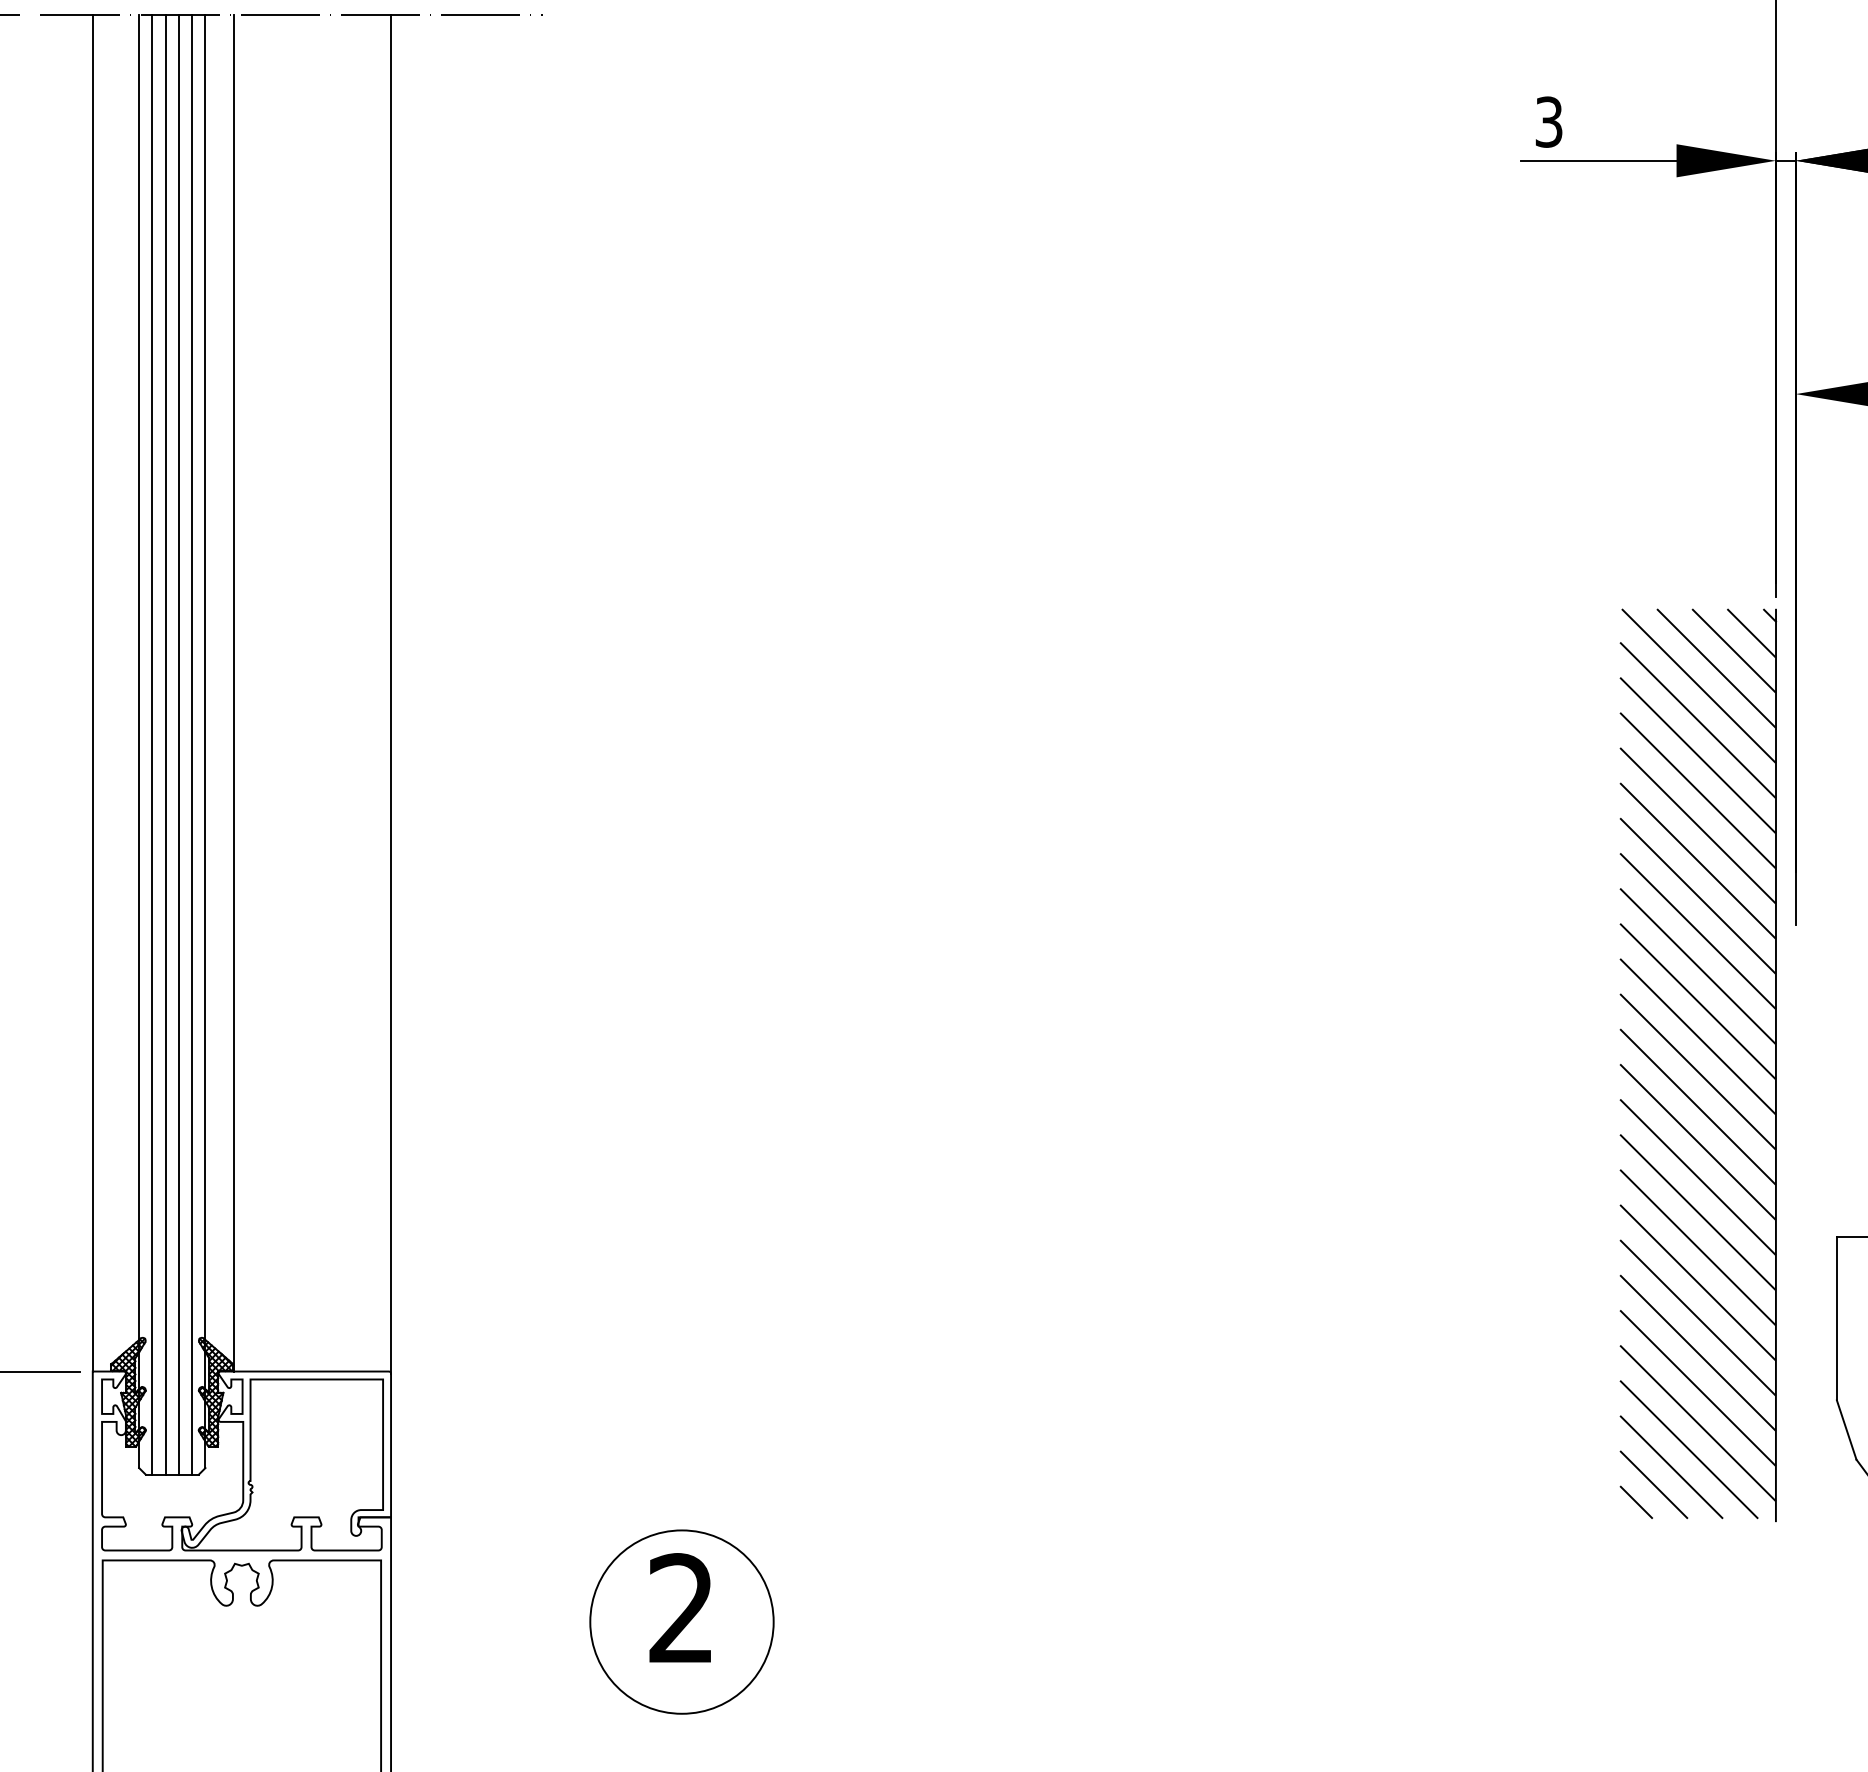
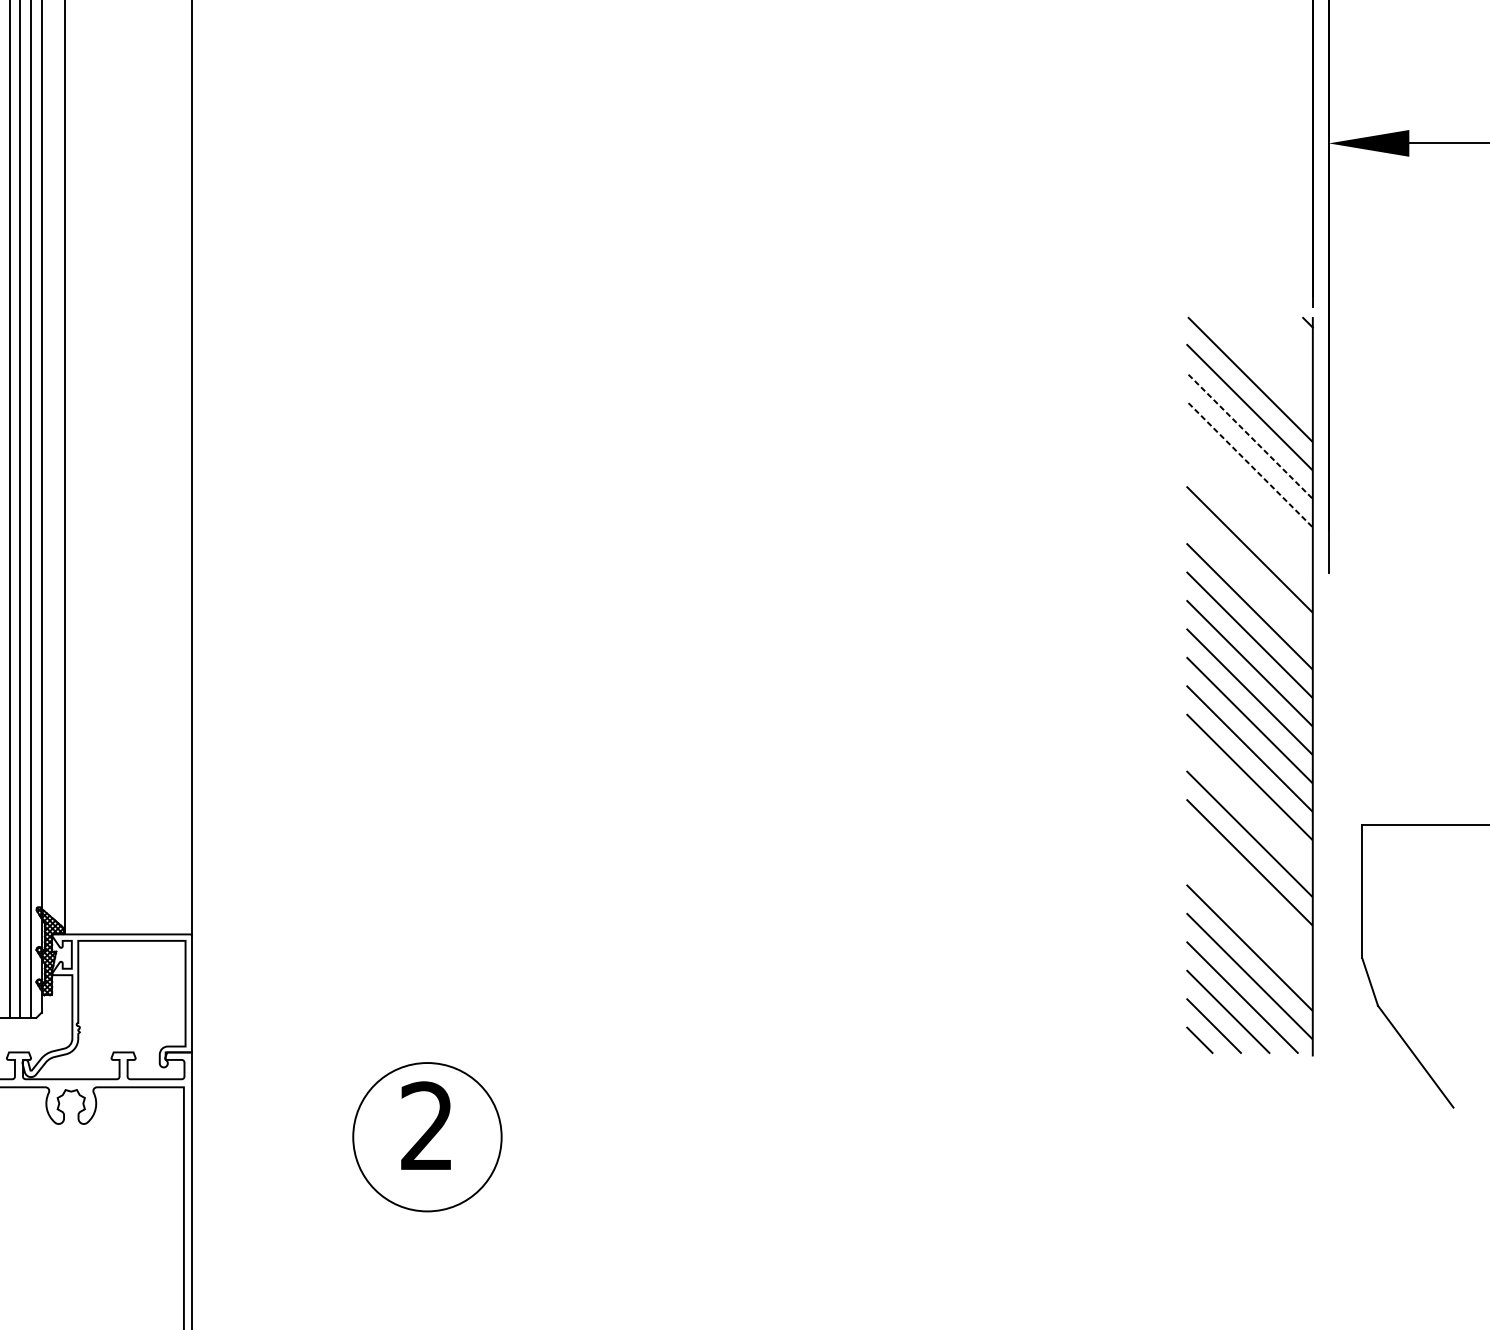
line: (1751, 632) -> (1293, 336), removed
line: (1733, 650) -> (1278, 350), removed
line: (1716, 668) -> (1264, 365), removed
line: (1697, 755) -> (1249, 435), solid -> dashed
line: (1697, 790) -> (1249, 464), solid -> dashed
line: (1697, 825) -> (1249, 492), removed
line: (1697, 860) -> (1249, 520), removed
line: (1697, 931) -> (1249, 578), removed
line: (1697, 1212) -> (1249, 805), removed
line: (1697, 1317) -> (1249, 890), removed
line: (1697, 1352) -> (1249, 919), removed

